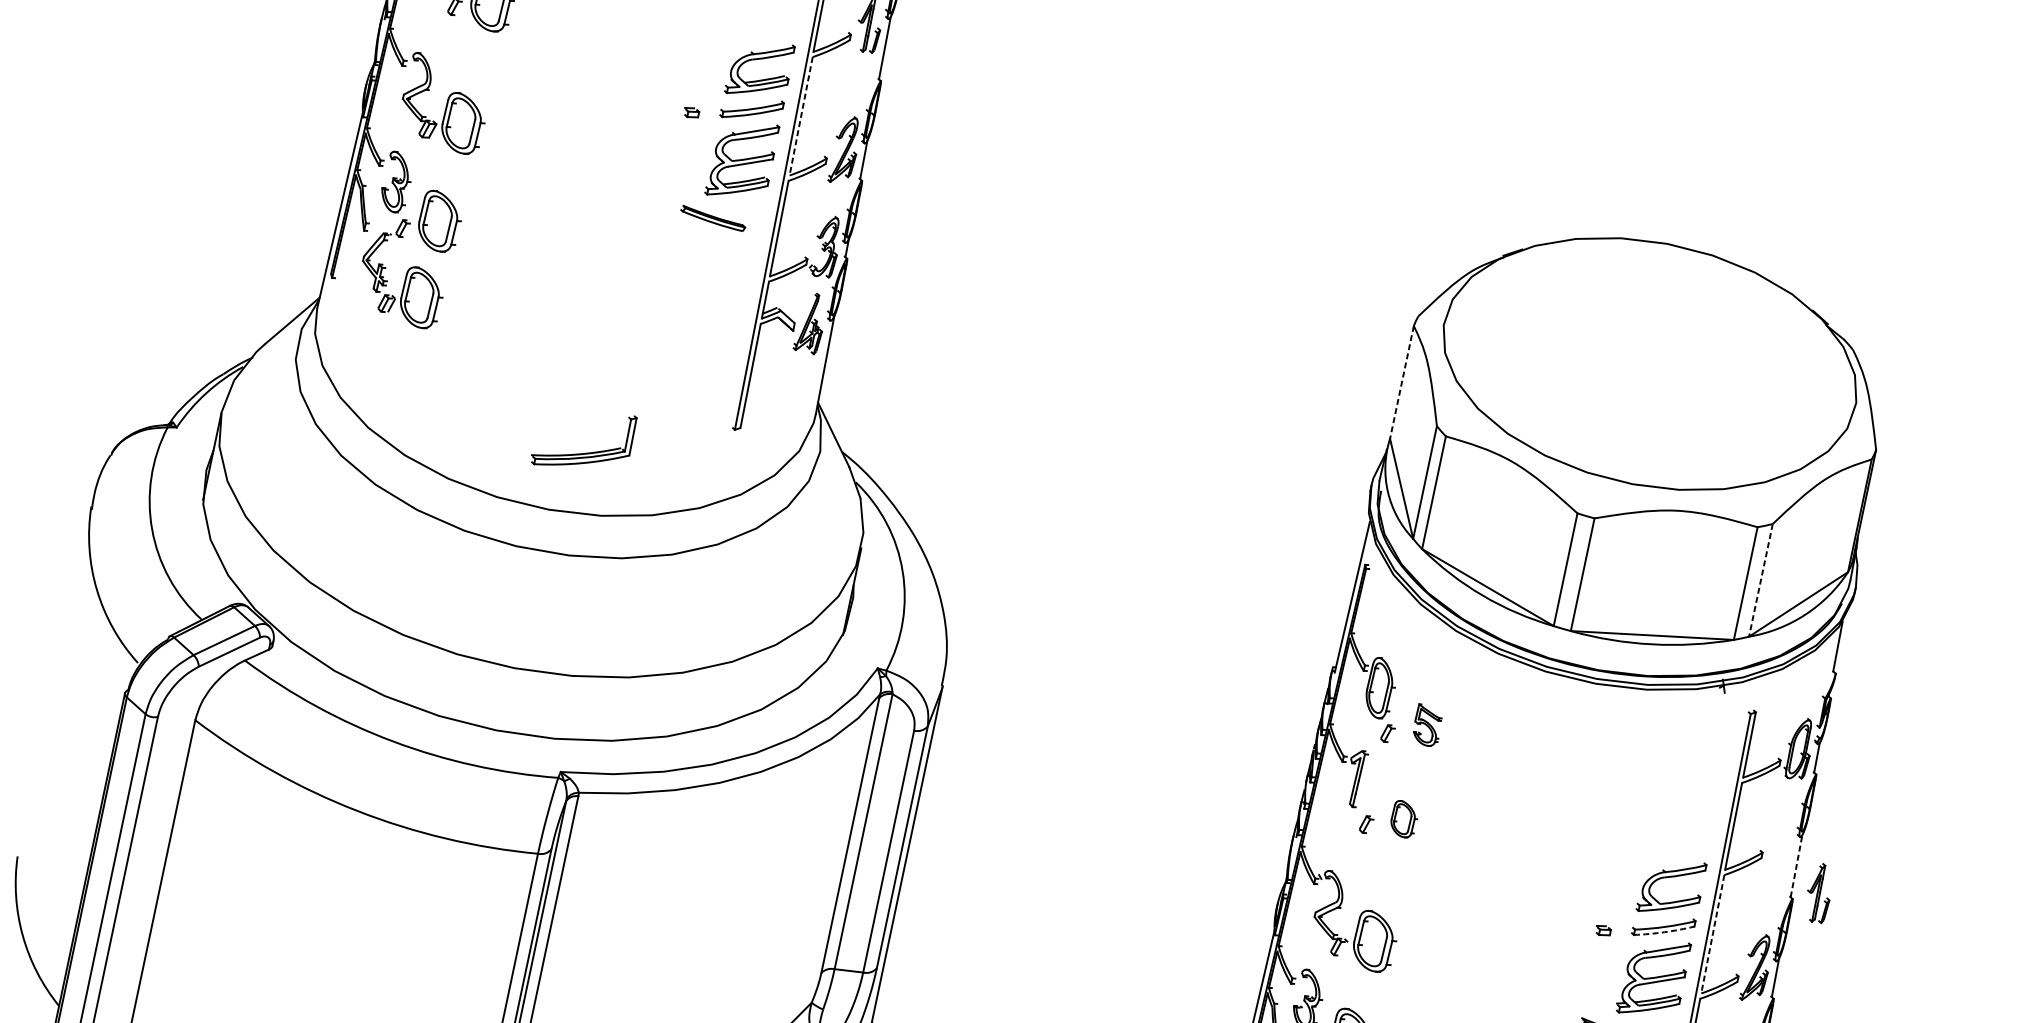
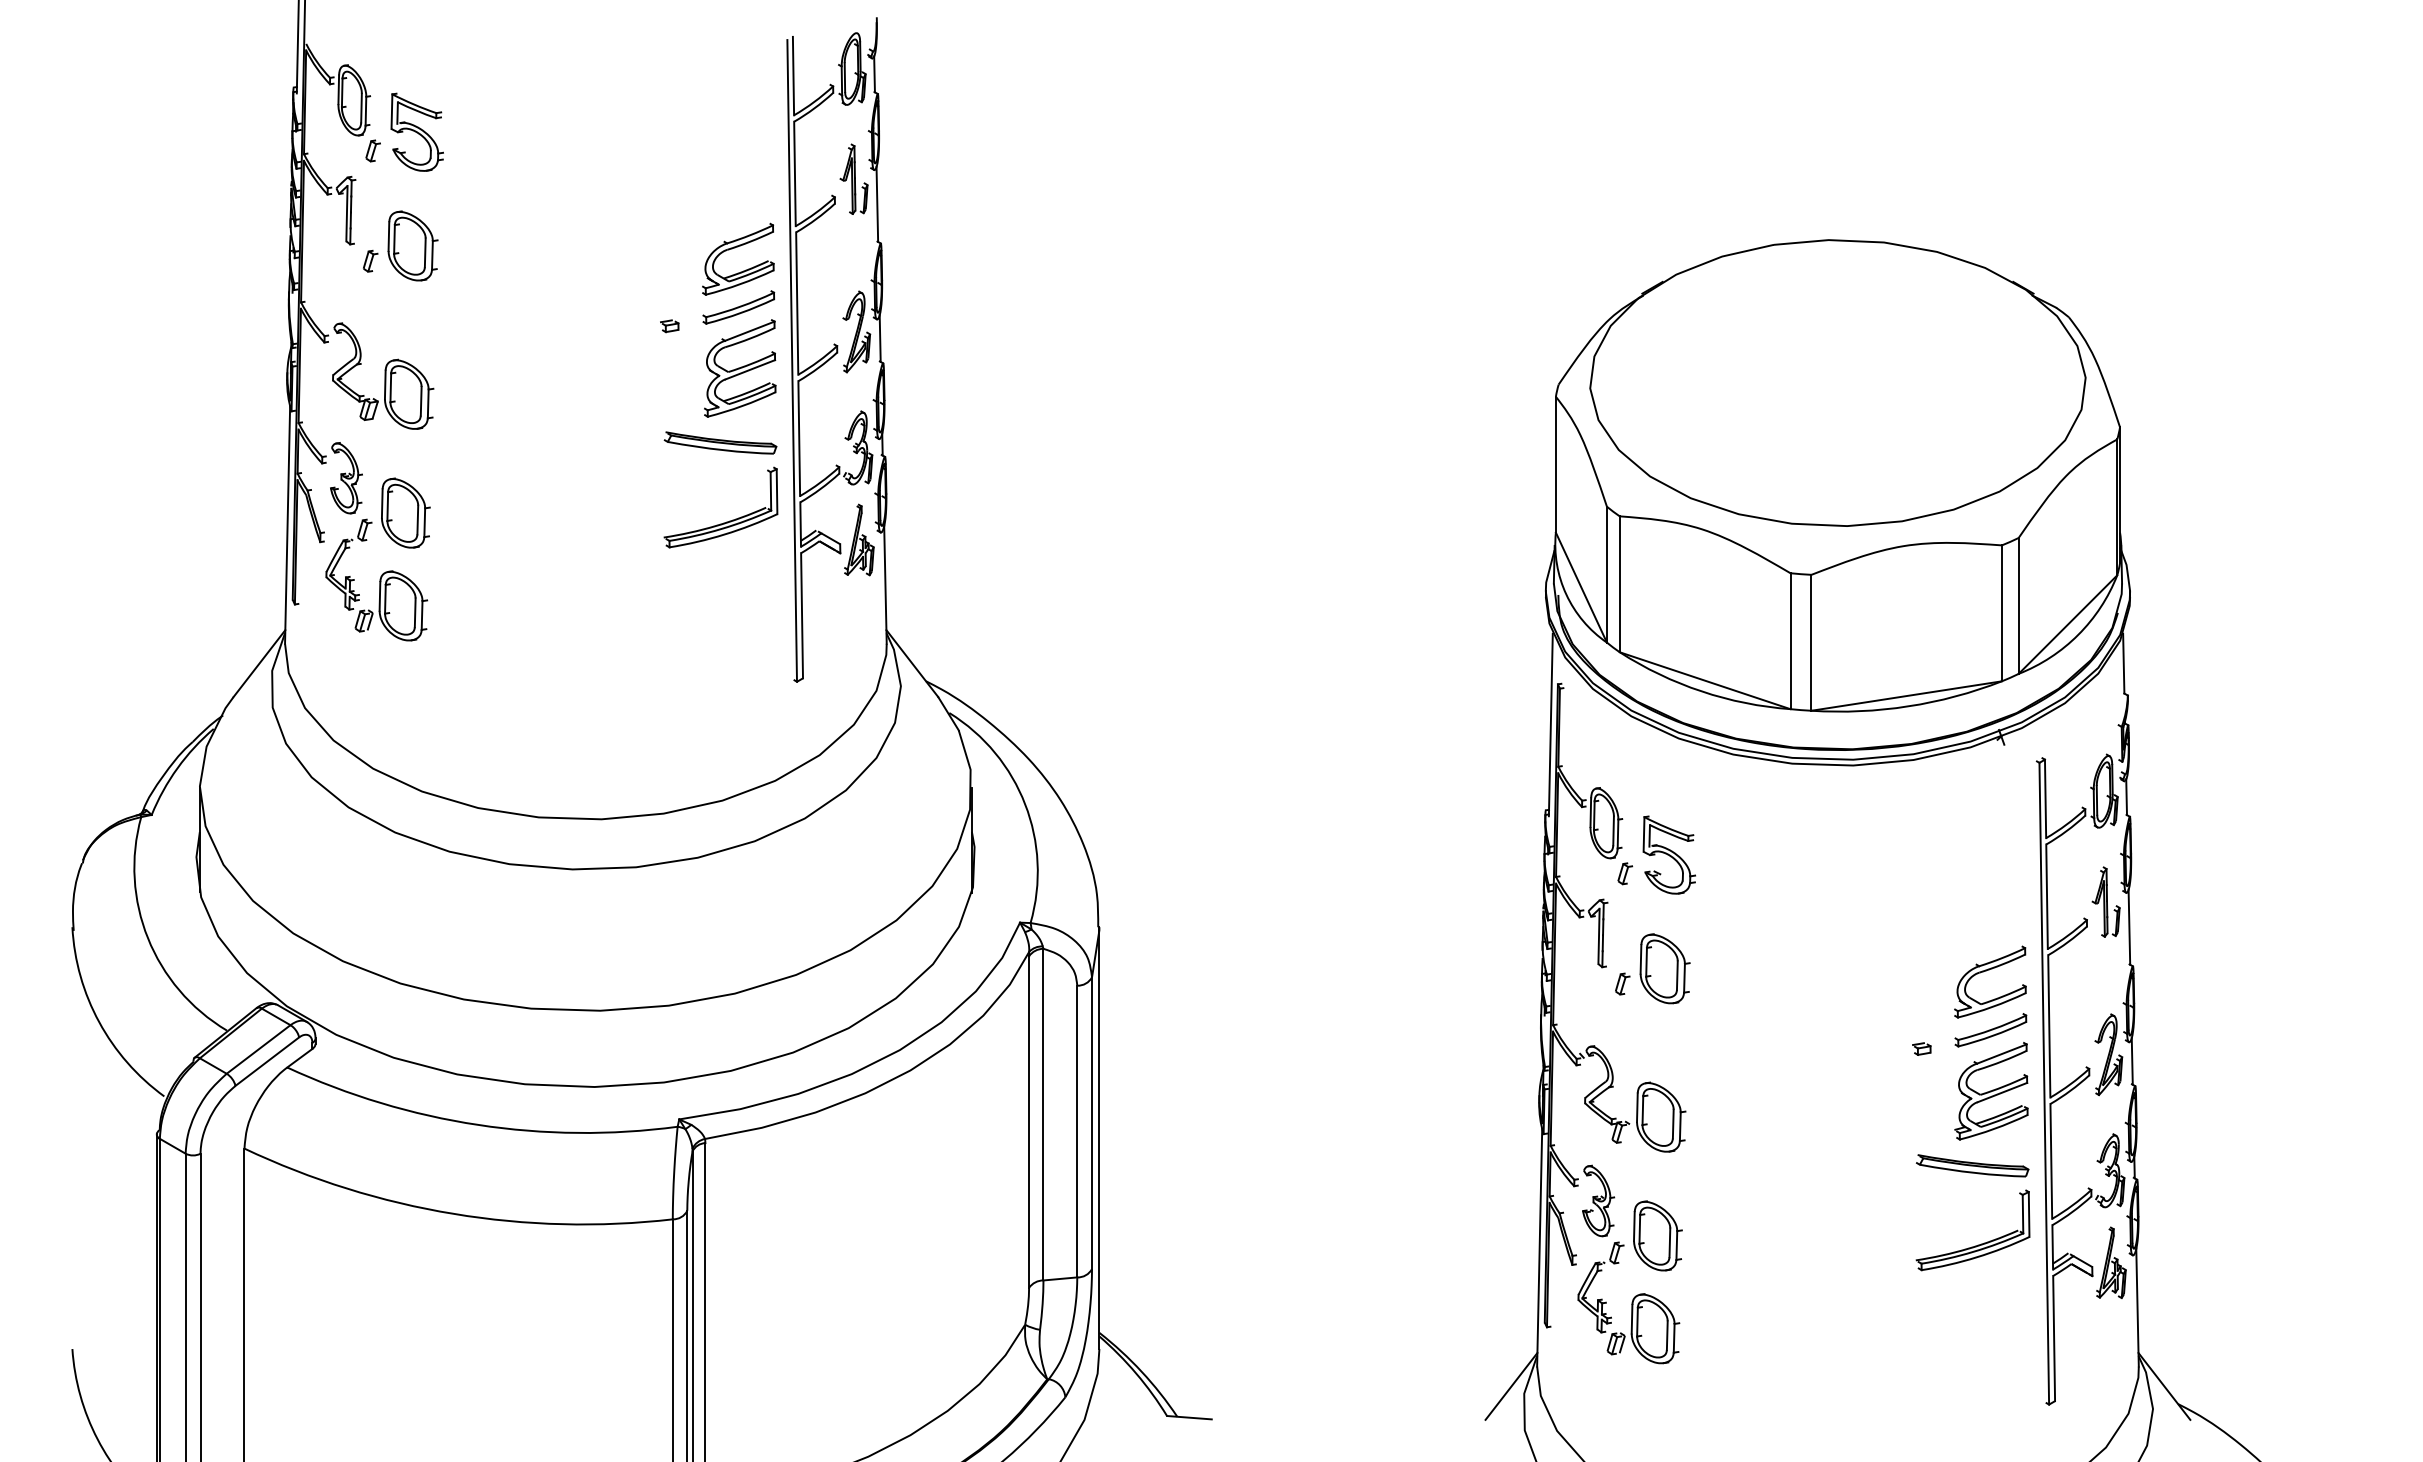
line: (801, 117) -> (797, 304), dashed -> solid
part: (713, 218) -> (720, 442), size x1.43
line: (1401, 382) -> (1555, 464), dashed -> solid
part: (585, 452) -> (726, 521), moved
line: (1760, 579) -> (2018, 605), dashed -> solid
part: (1427, 725) -> (1668, 854), size x1.67
part: (1403, 819) -> (1664, 968), size x1.67
line: (1796, 866) -> (2129, 927), dashed -> solid
part: (1818, 892) -> (2105, 901), moved
arc: (1664, 931) -> (1992, 1035), dashed -> solid
line: (1712, 934) -> (2049, 1026), dashed -> solid

